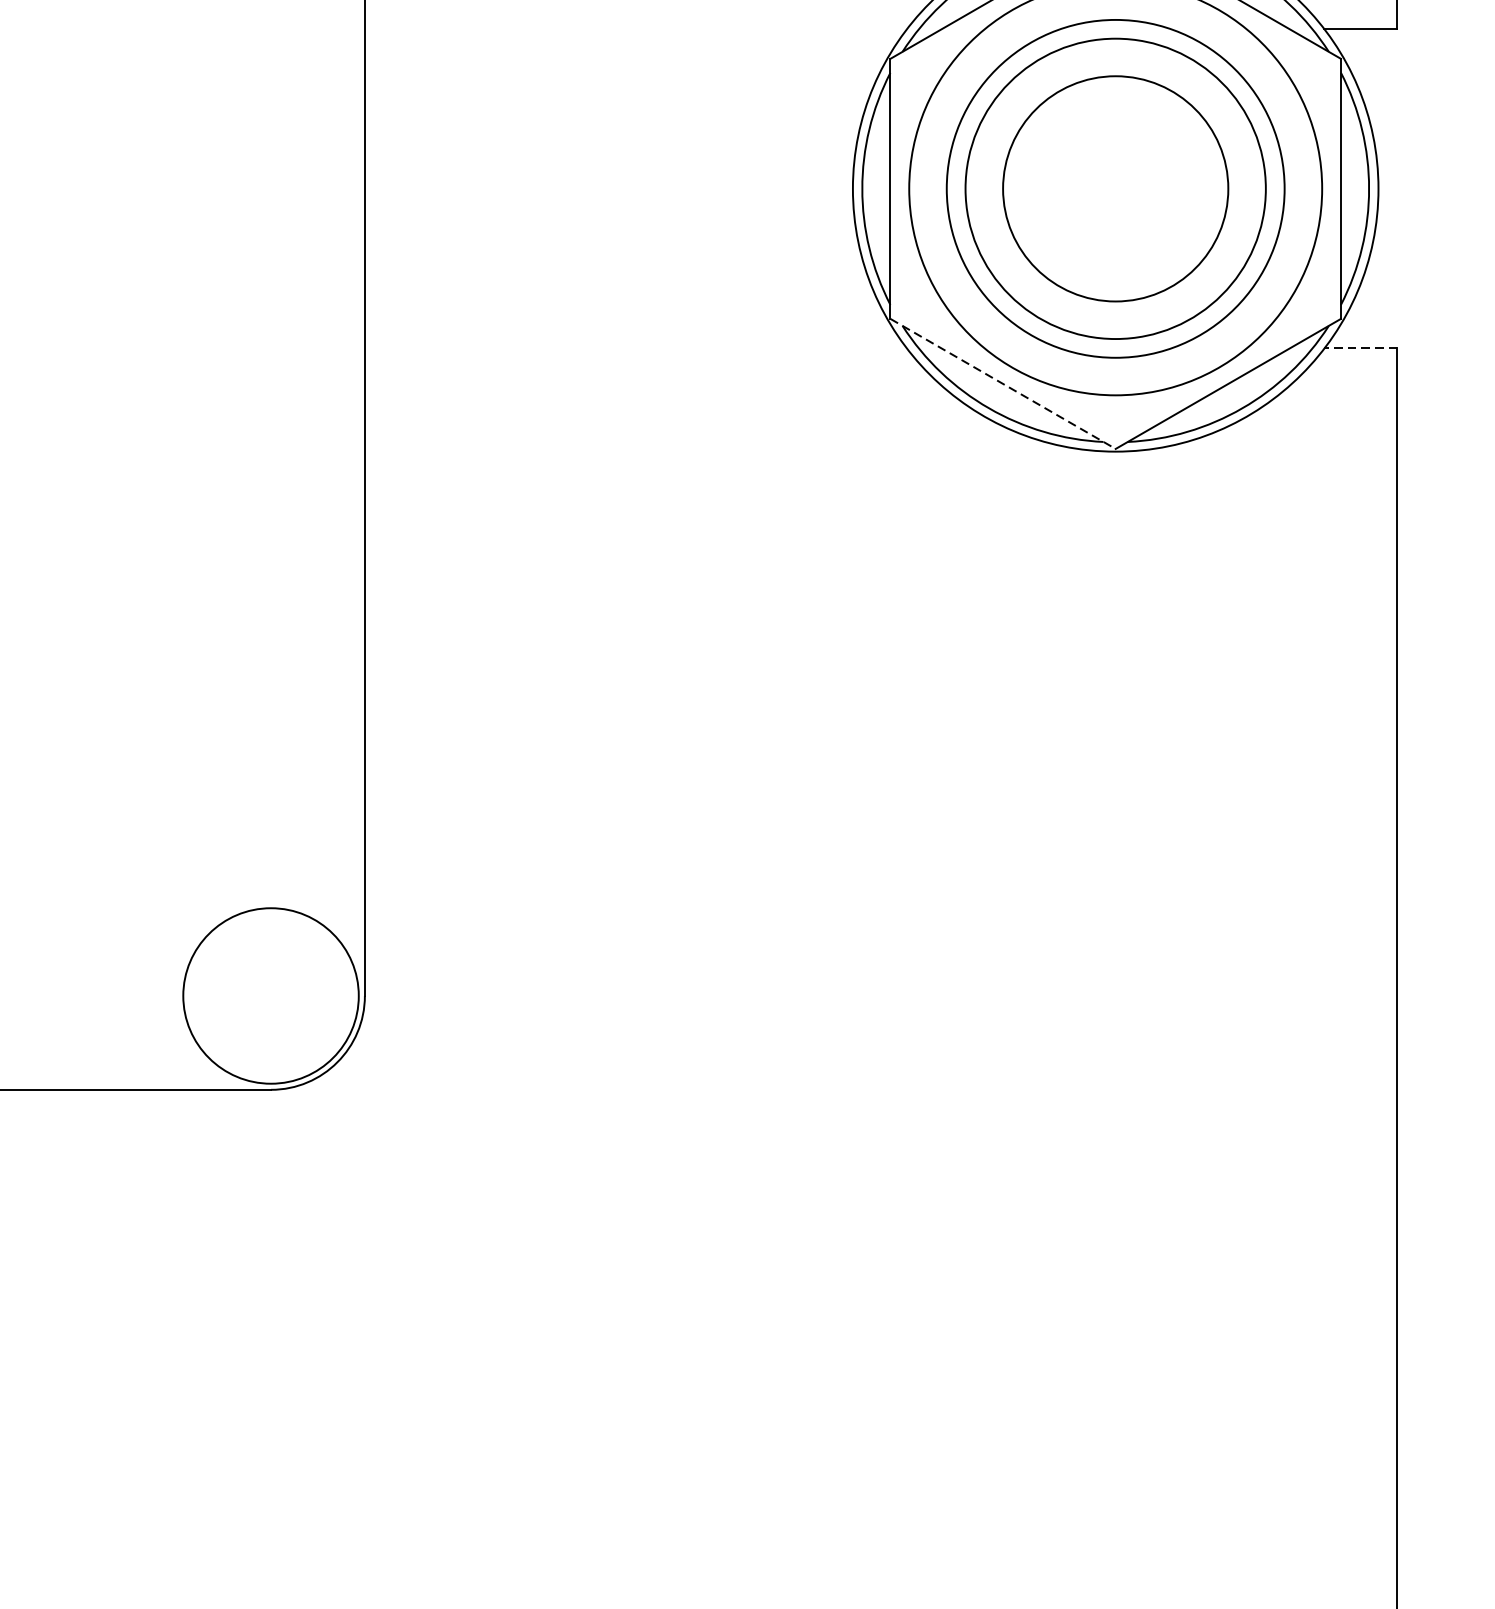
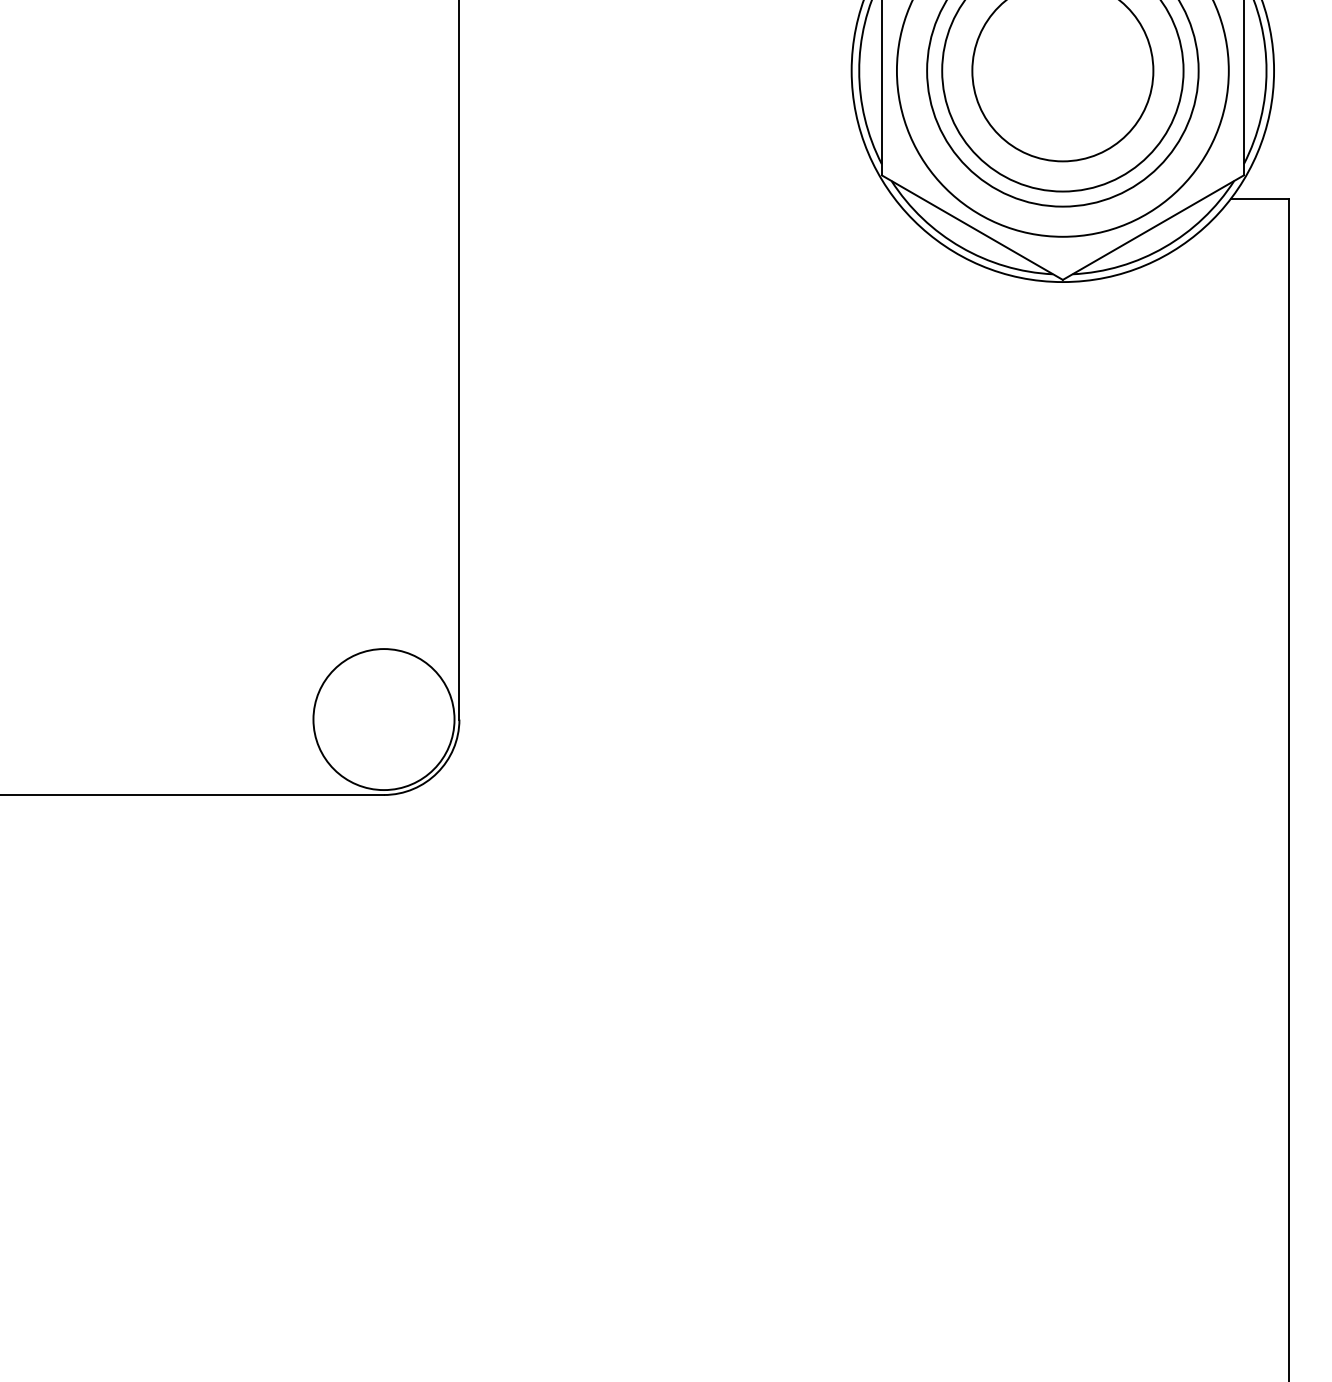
line: (1360, 348) -> (1259, 199), dashed -> solid
line: (1003, 383) -> (972, 227), dashed -> solid

